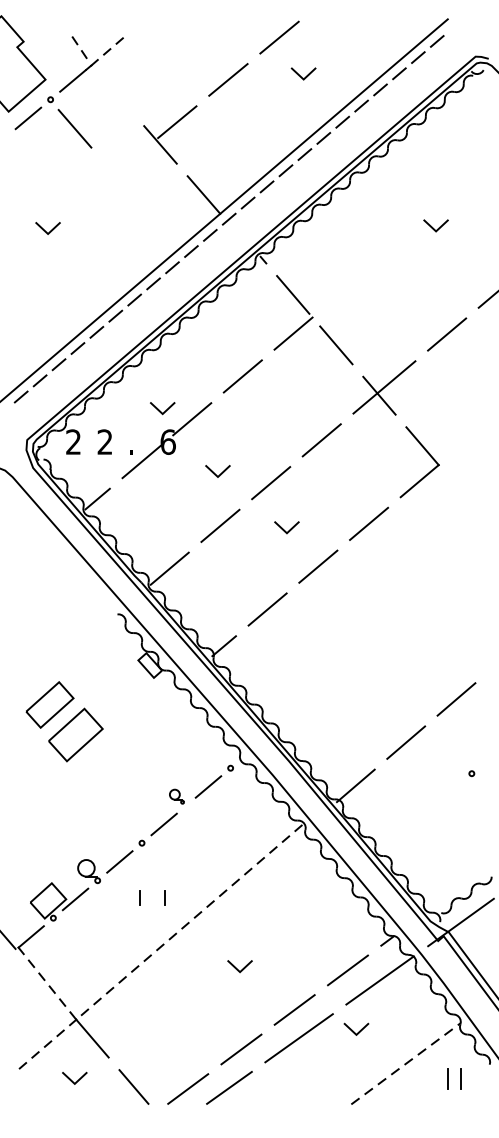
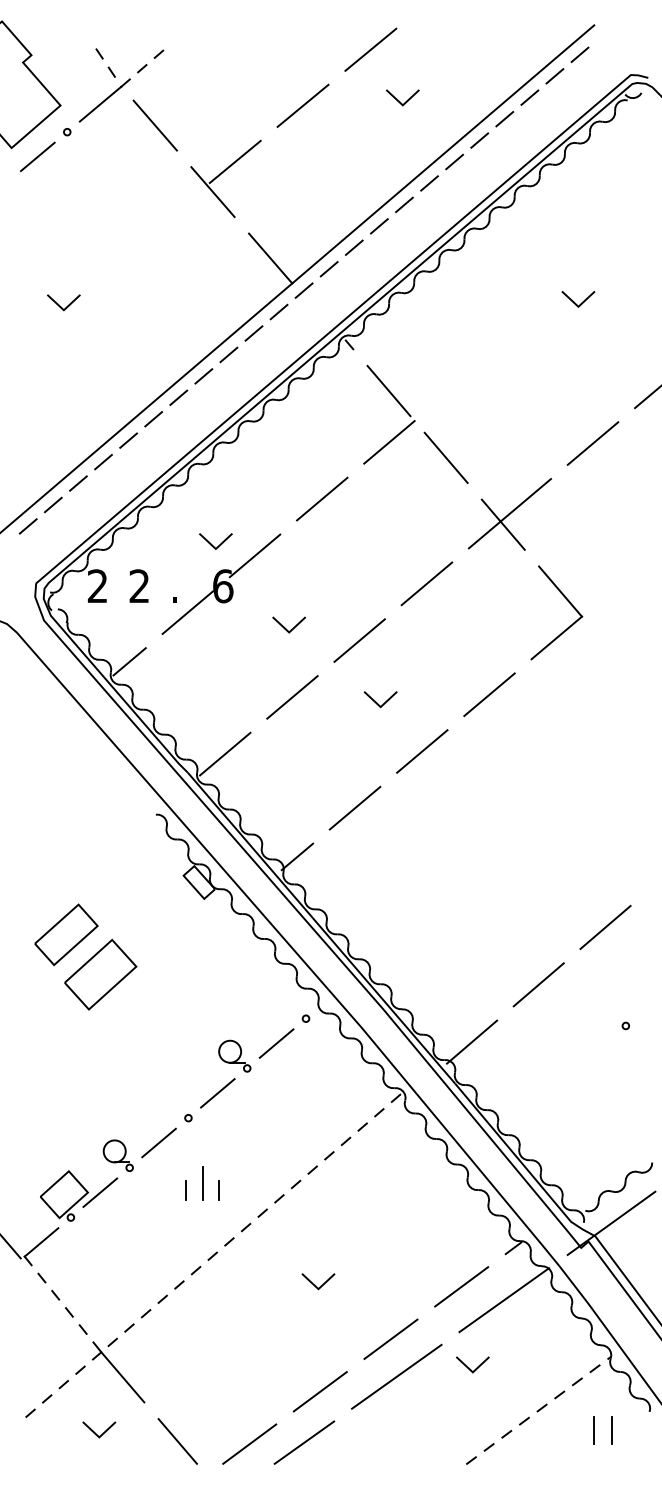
line: (74, 128) -> (154, 125), moved
part: (176, 796) -> (234, 1056), size x1.67
line: (152, 892) -> (202, 1183), added

